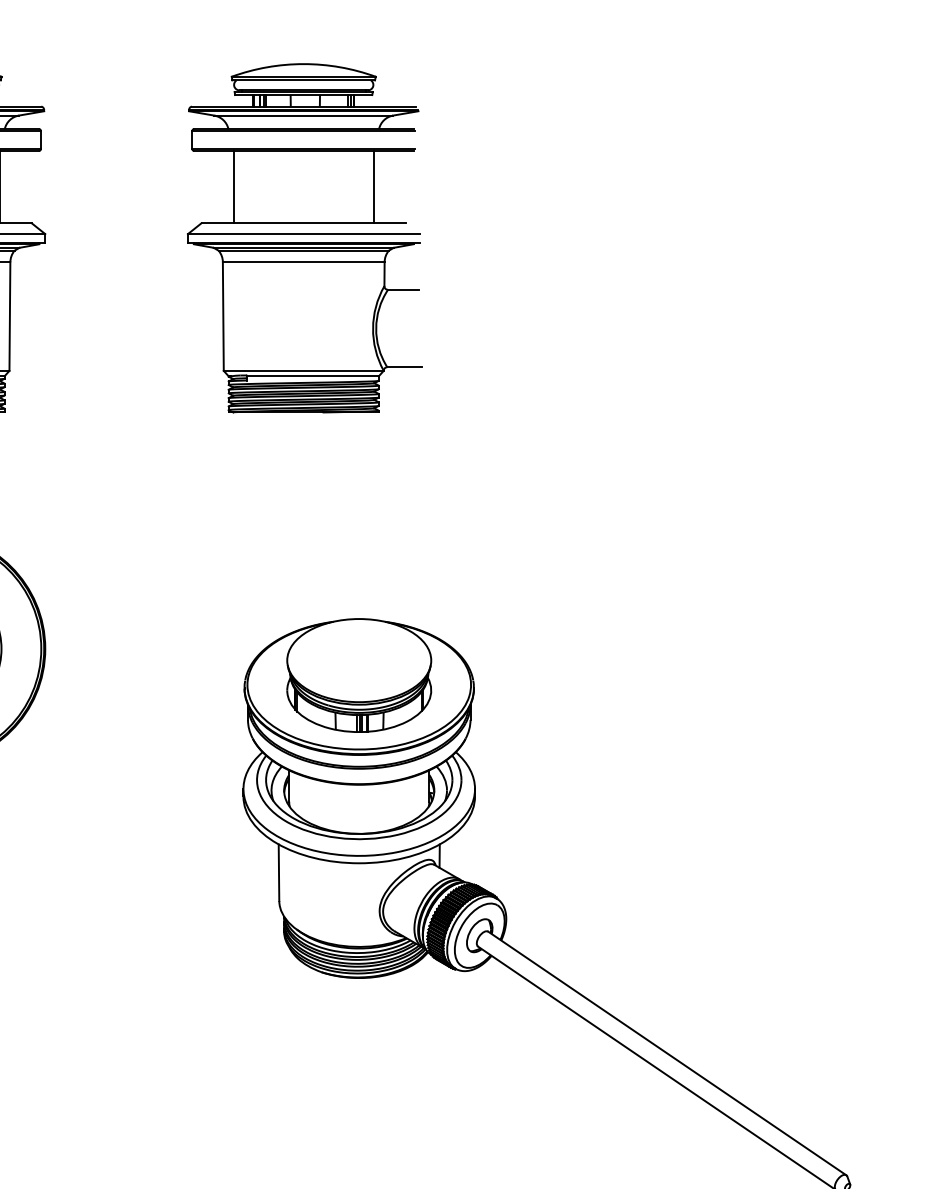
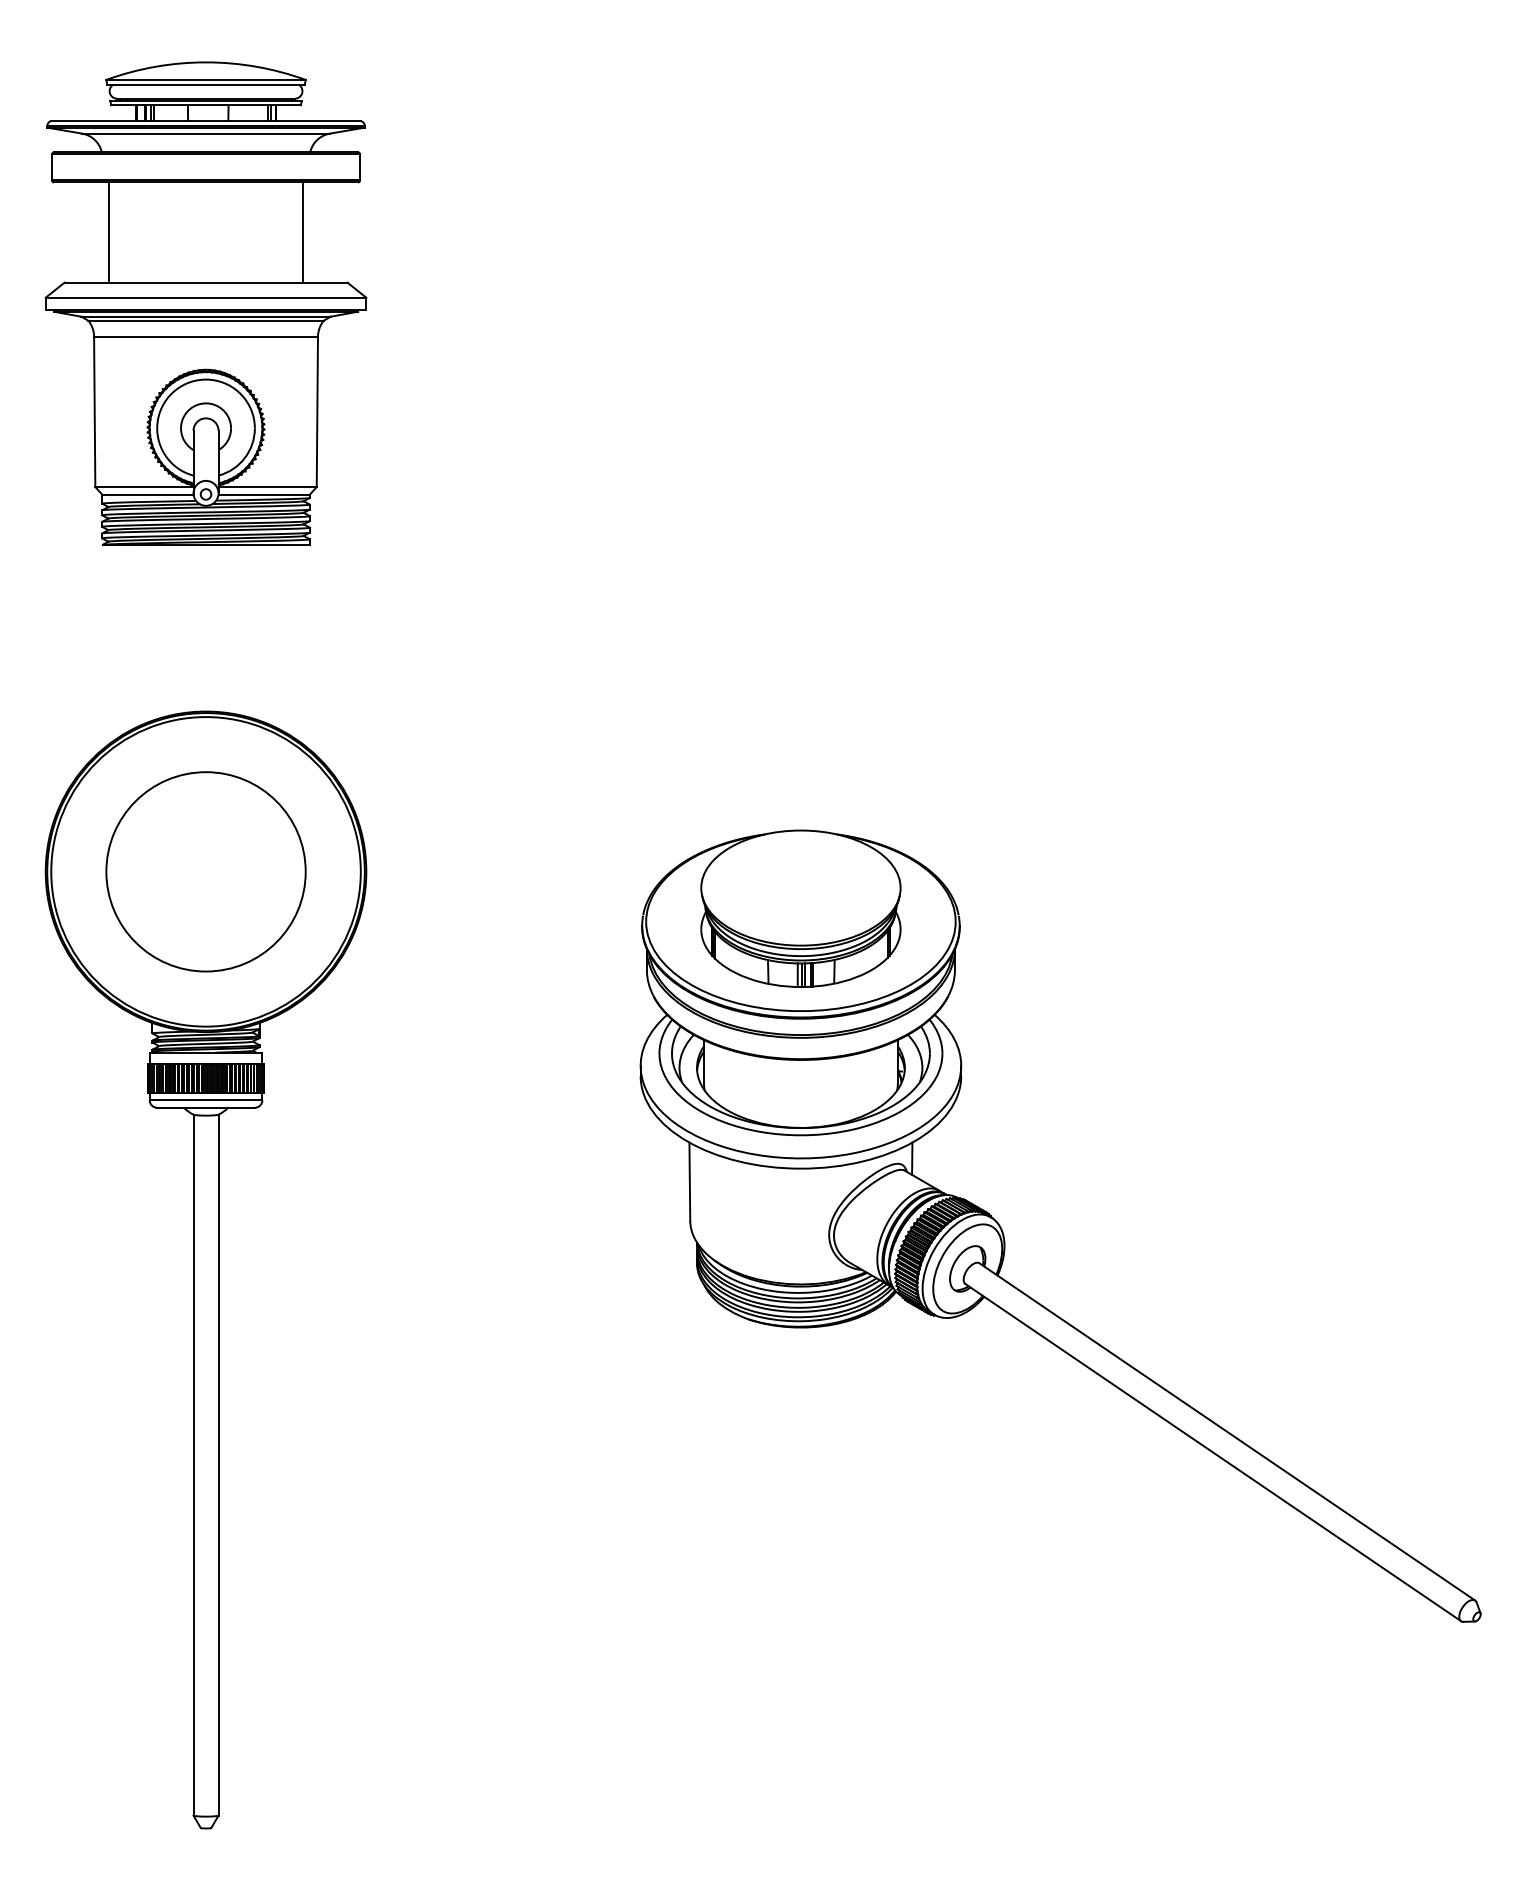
part: (304, 238) -> (725, 303), removed

